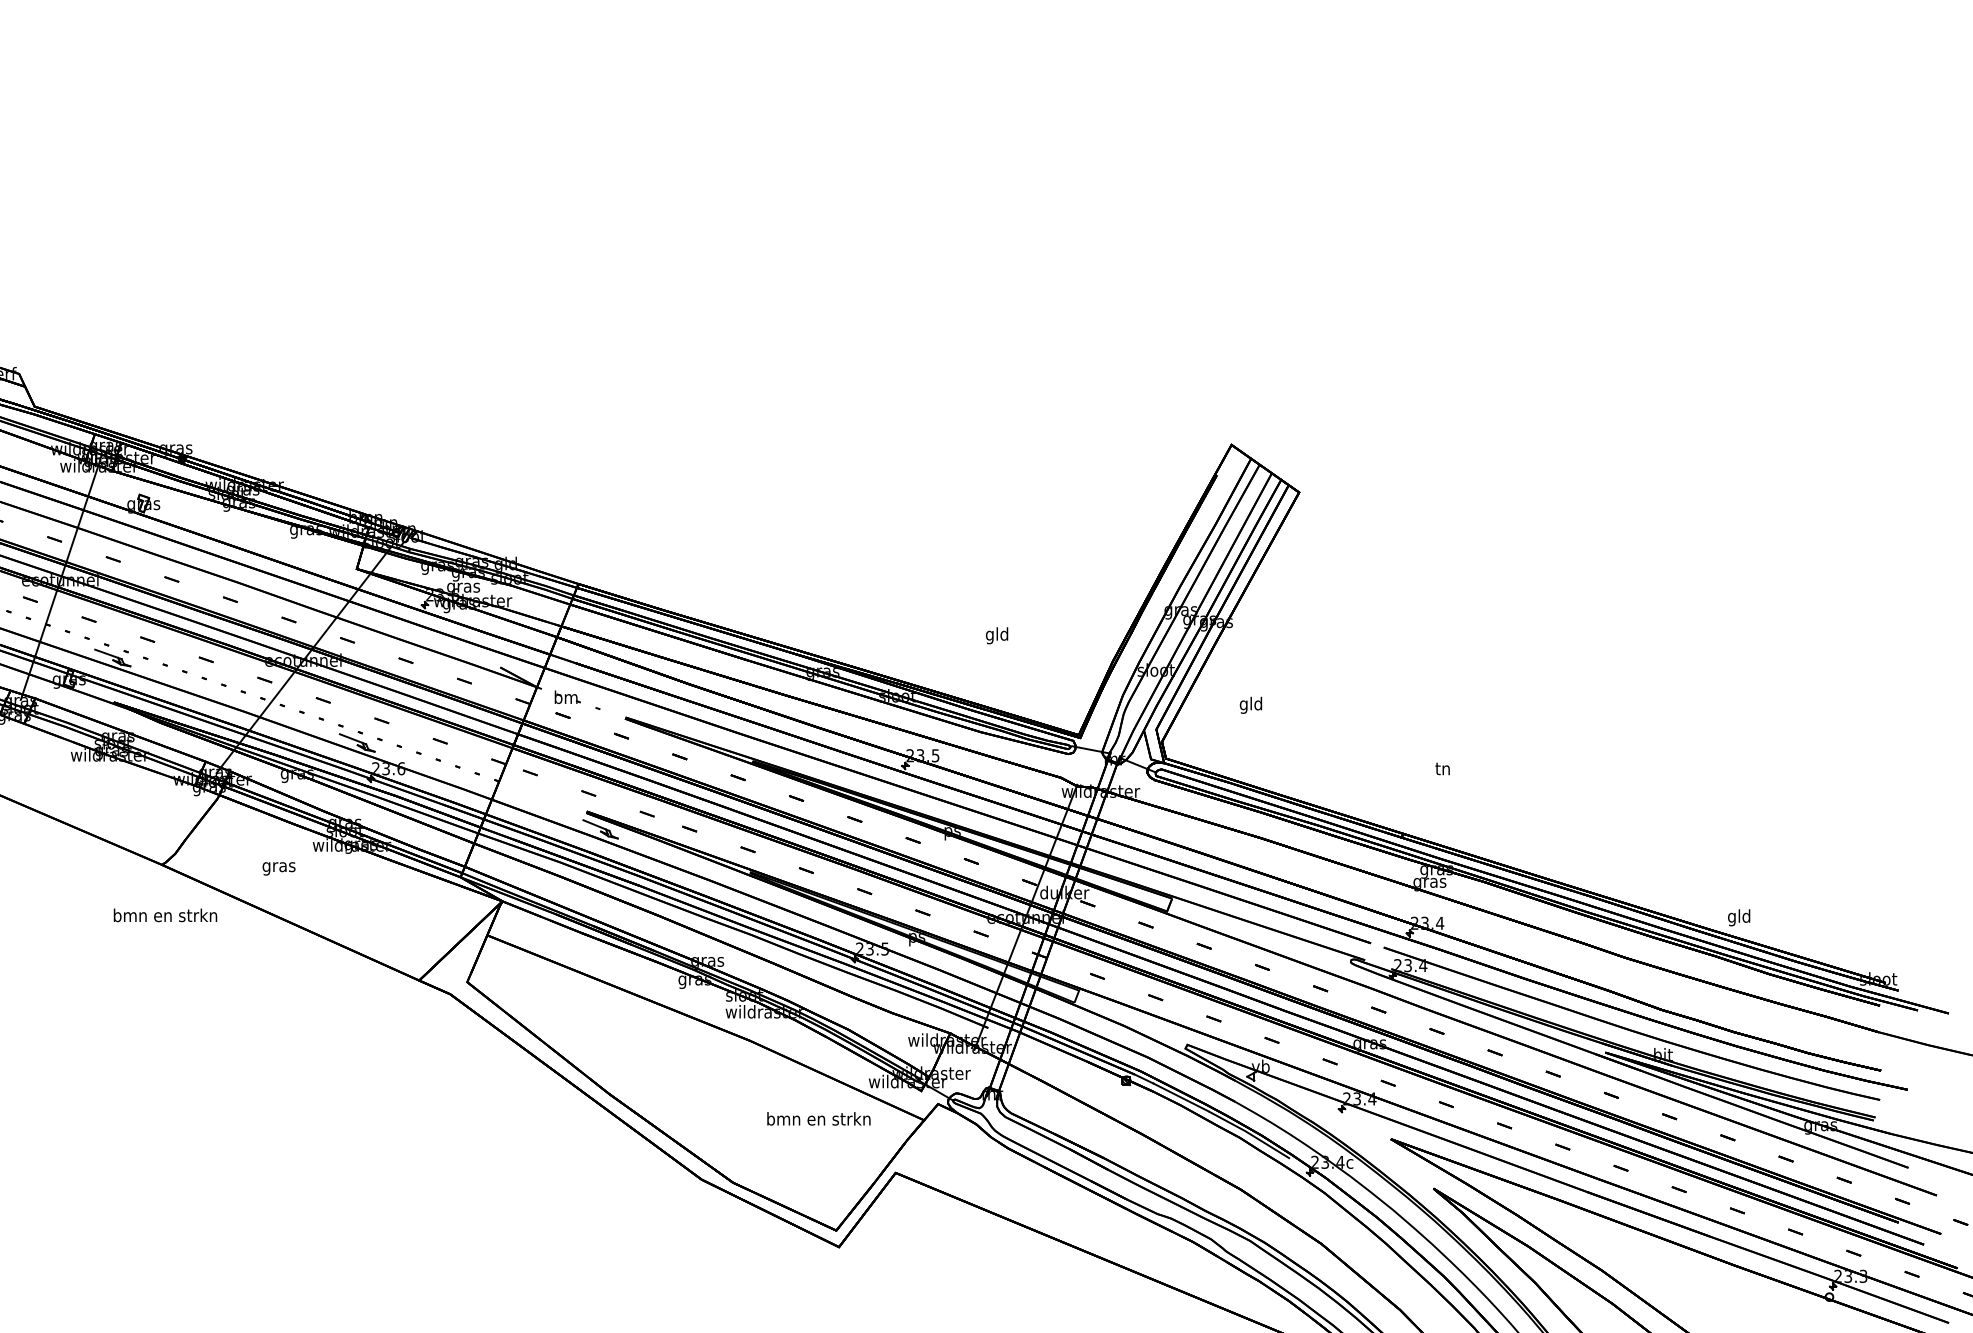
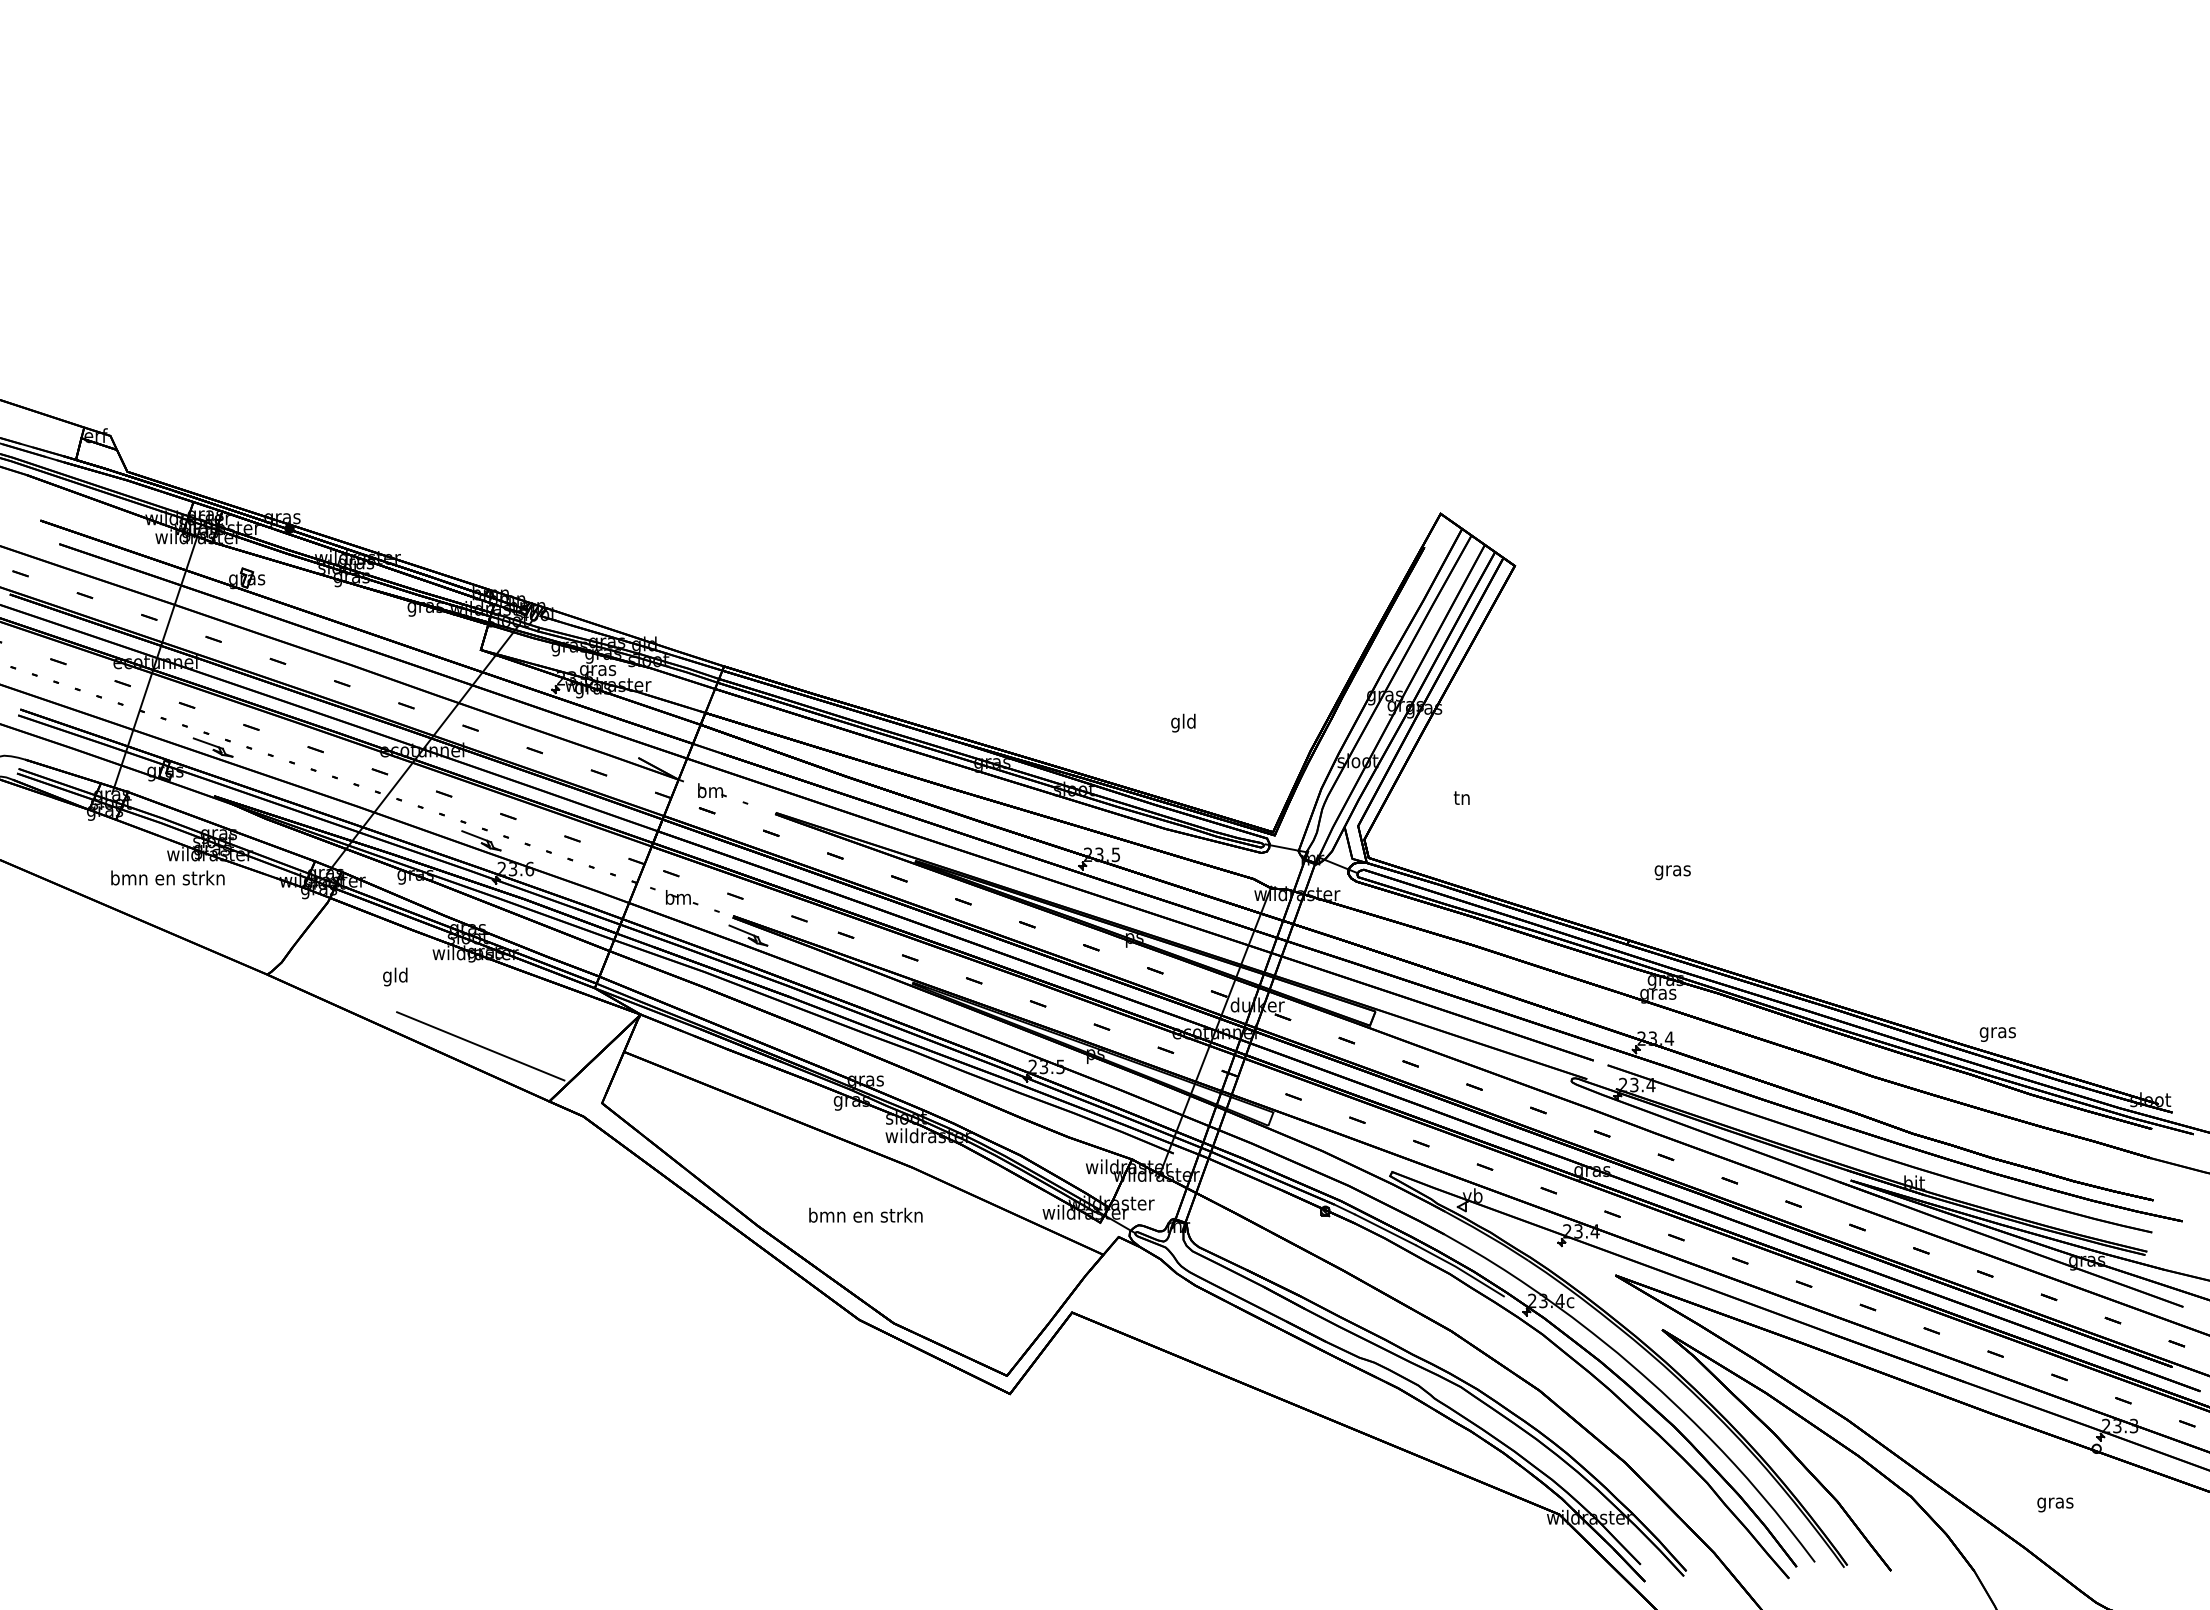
text: (1250, 705) -> (1461, 799), gld -> tn
text: (1442, 770) -> (1672, 871), tn -> gras
part: (542, 796) -> (684, 899), added
text: (278, 866) -> (395, 976), gras -> gld
text: (165, 914) -> (167, 877), moved
text: (1739, 917) -> (1997, 1032), gld -> gras
line: (356, 930) -> (480, 1046), added
text: (818, 1118) -> (865, 1214), moved

